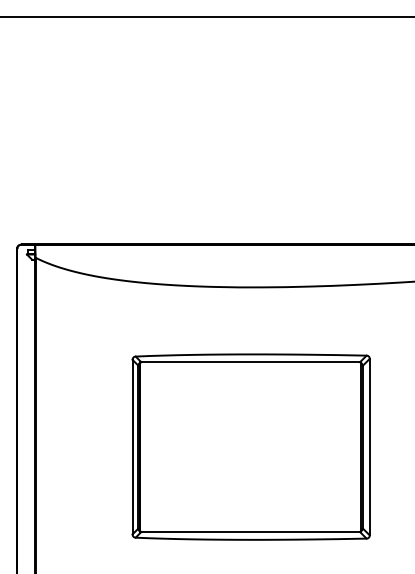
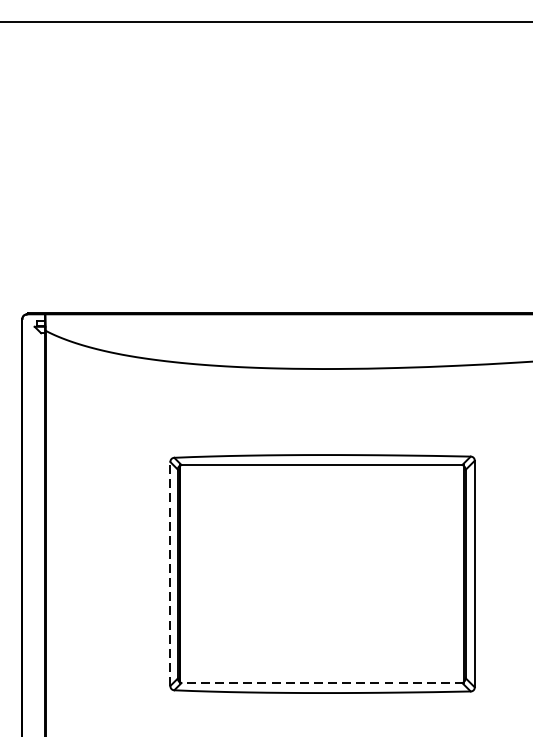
line: (132, 446) -> (170, 573), solid -> dashed
line: (250, 532) -> (321, 683), solid -> dashed

